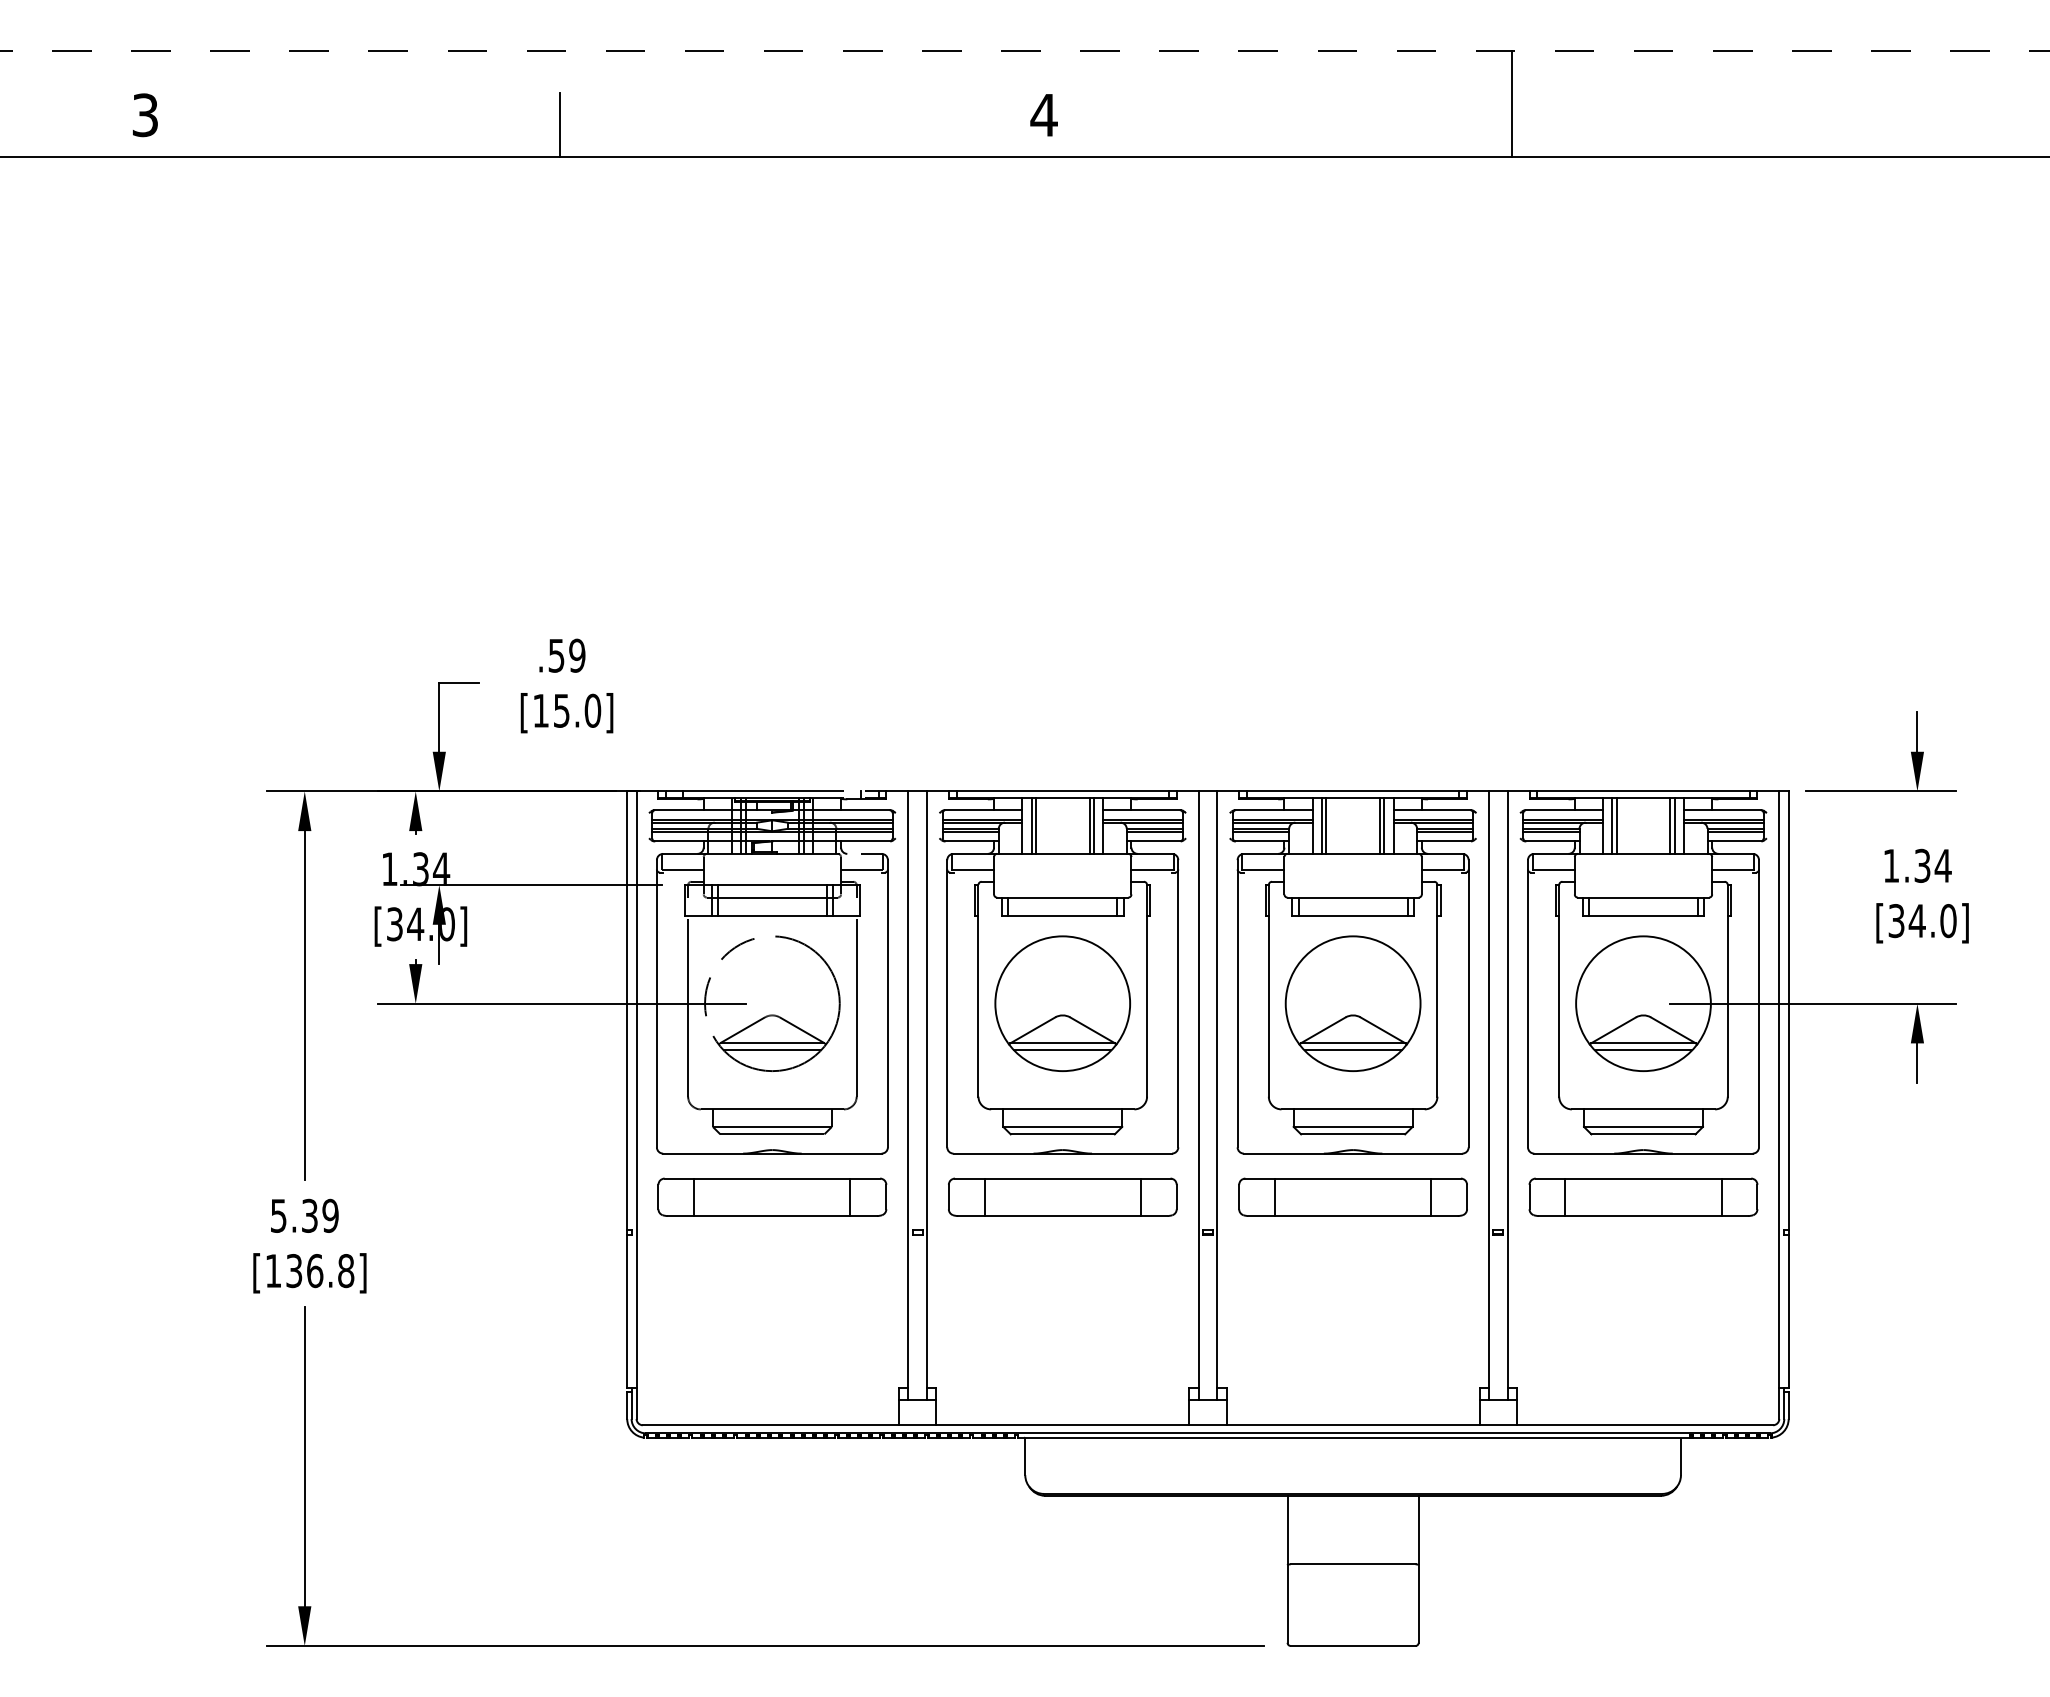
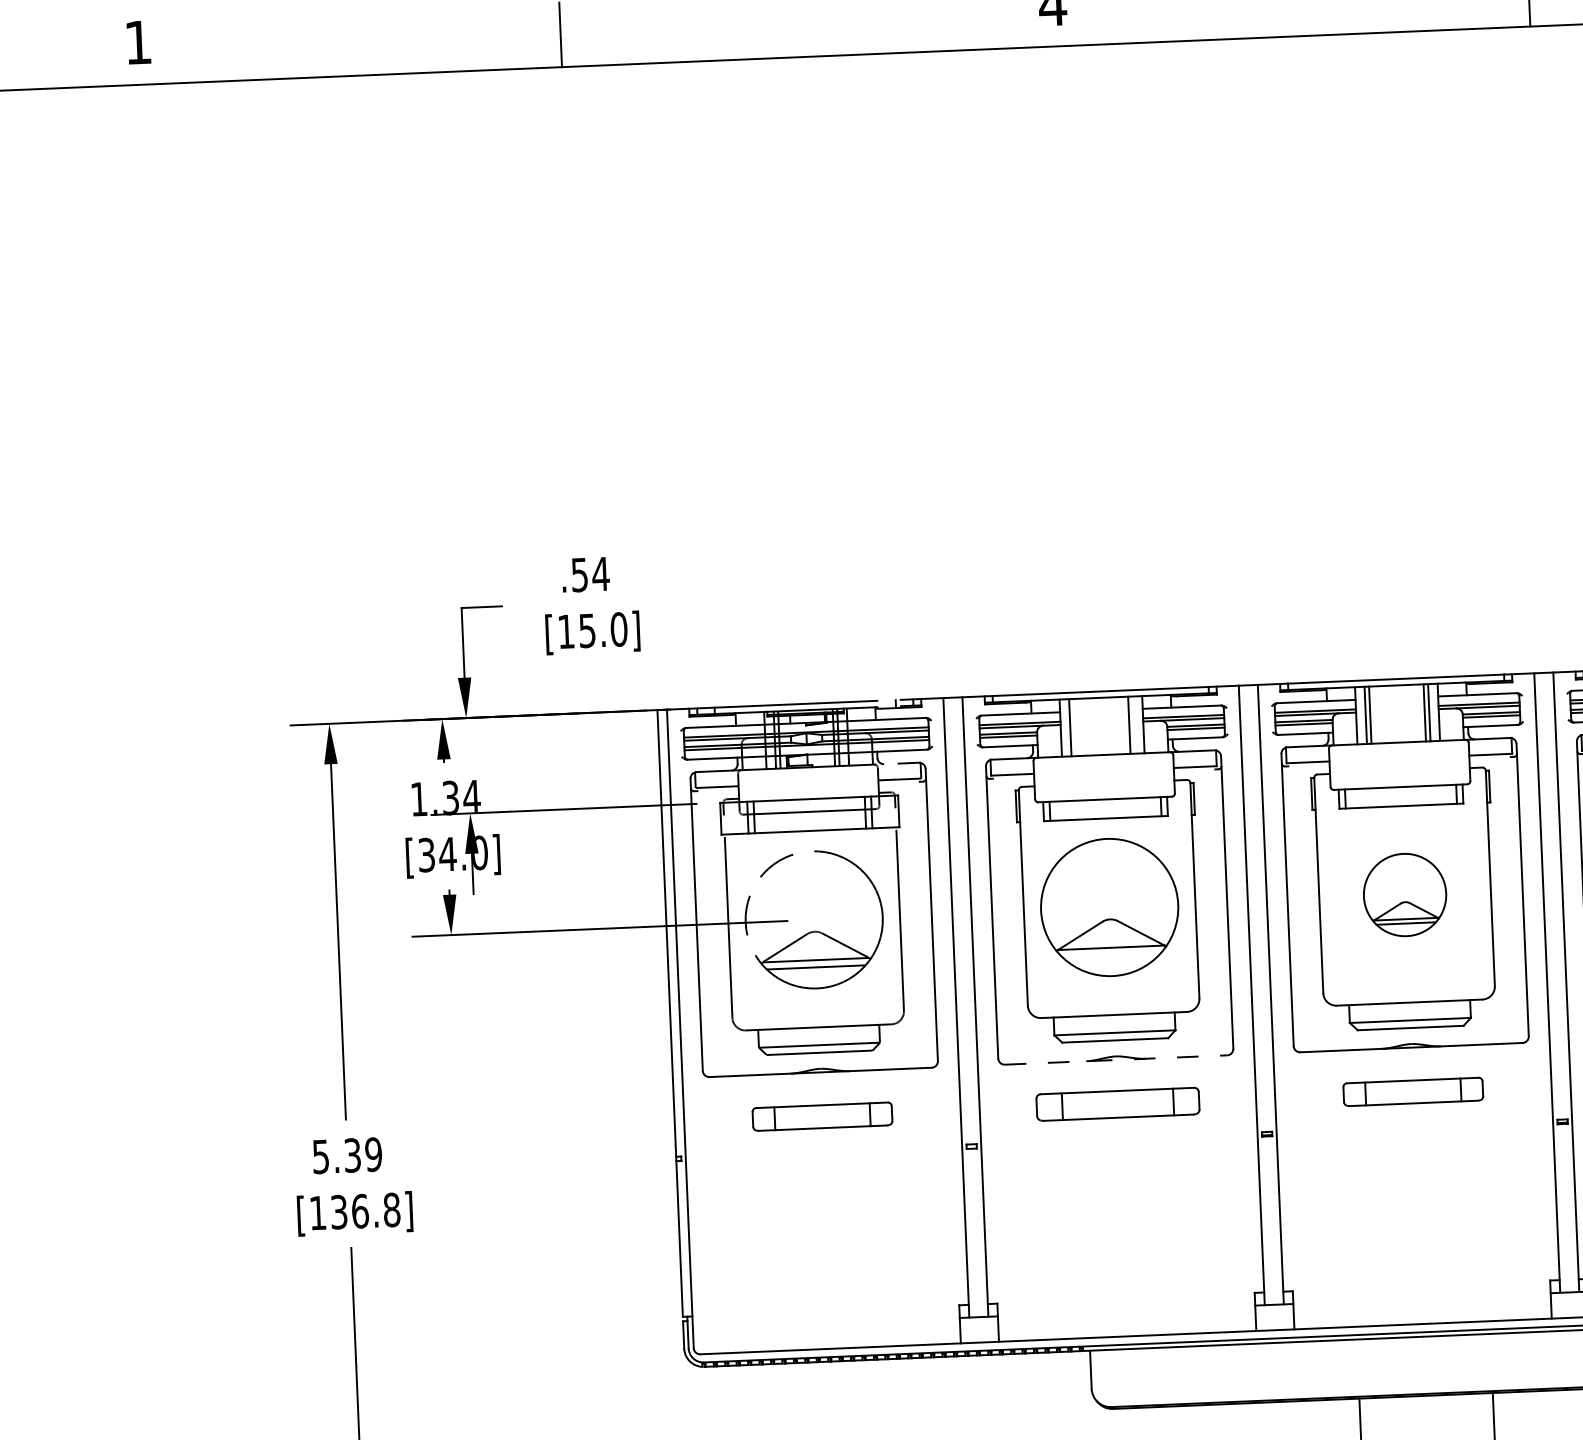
text: (144, 115) -> (137, 42), 3 -> 1
text: (576, 655) -> (600, 573), .59 -> .54
line: (1035, 825) -> (1074, 727), removed
line: (1094, 825) -> (1134, 724), removed
part: (1352, 1003) -> (1404, 894), size x0.6
line: (1062, 1050) -> (1111, 955), removed
line: (1063, 1153) -> (1116, 1059), solid -> dashed
part: (772, 1196) -> (822, 1116), size x0.6
part: (1062, 1196) -> (1117, 1103), size x0.7
part: (1352, 1196) -> (1412, 1091), size x0.6

